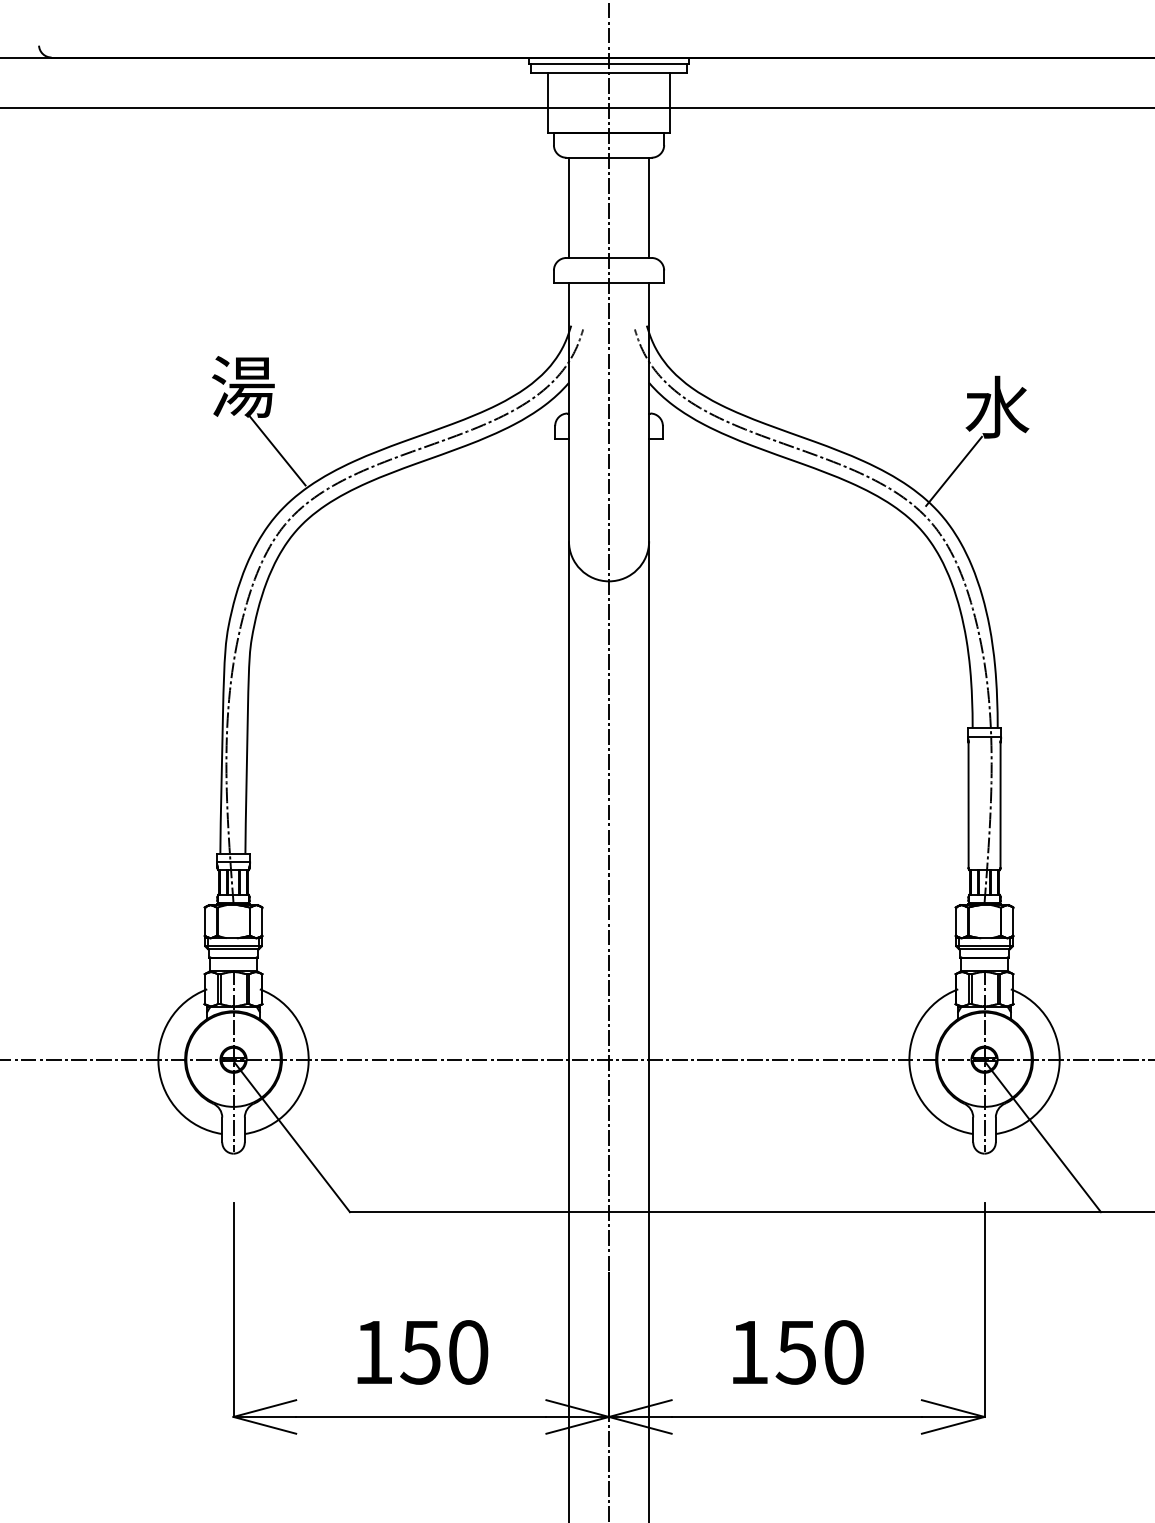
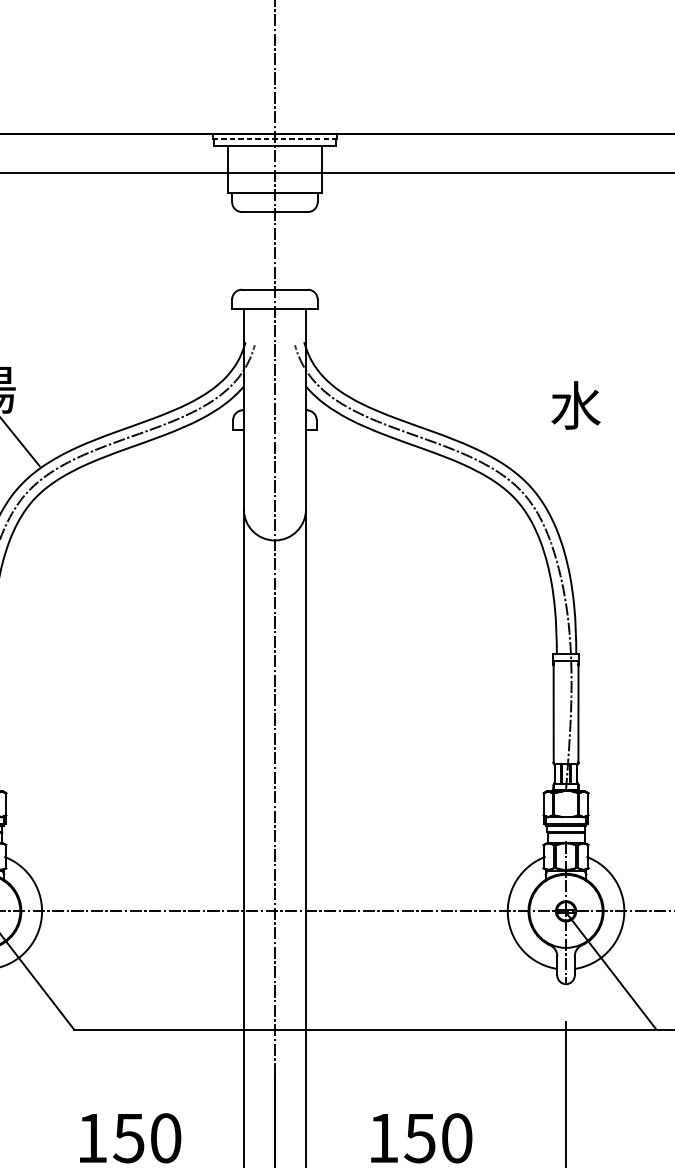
line: (609, 63) -> (275, 138), solid -> dashed
line: (568, 207) -> (243, 250), removed
line: (649, 207) -> (306, 250), removed
line: (953, 470) -> (541, 454), removed

